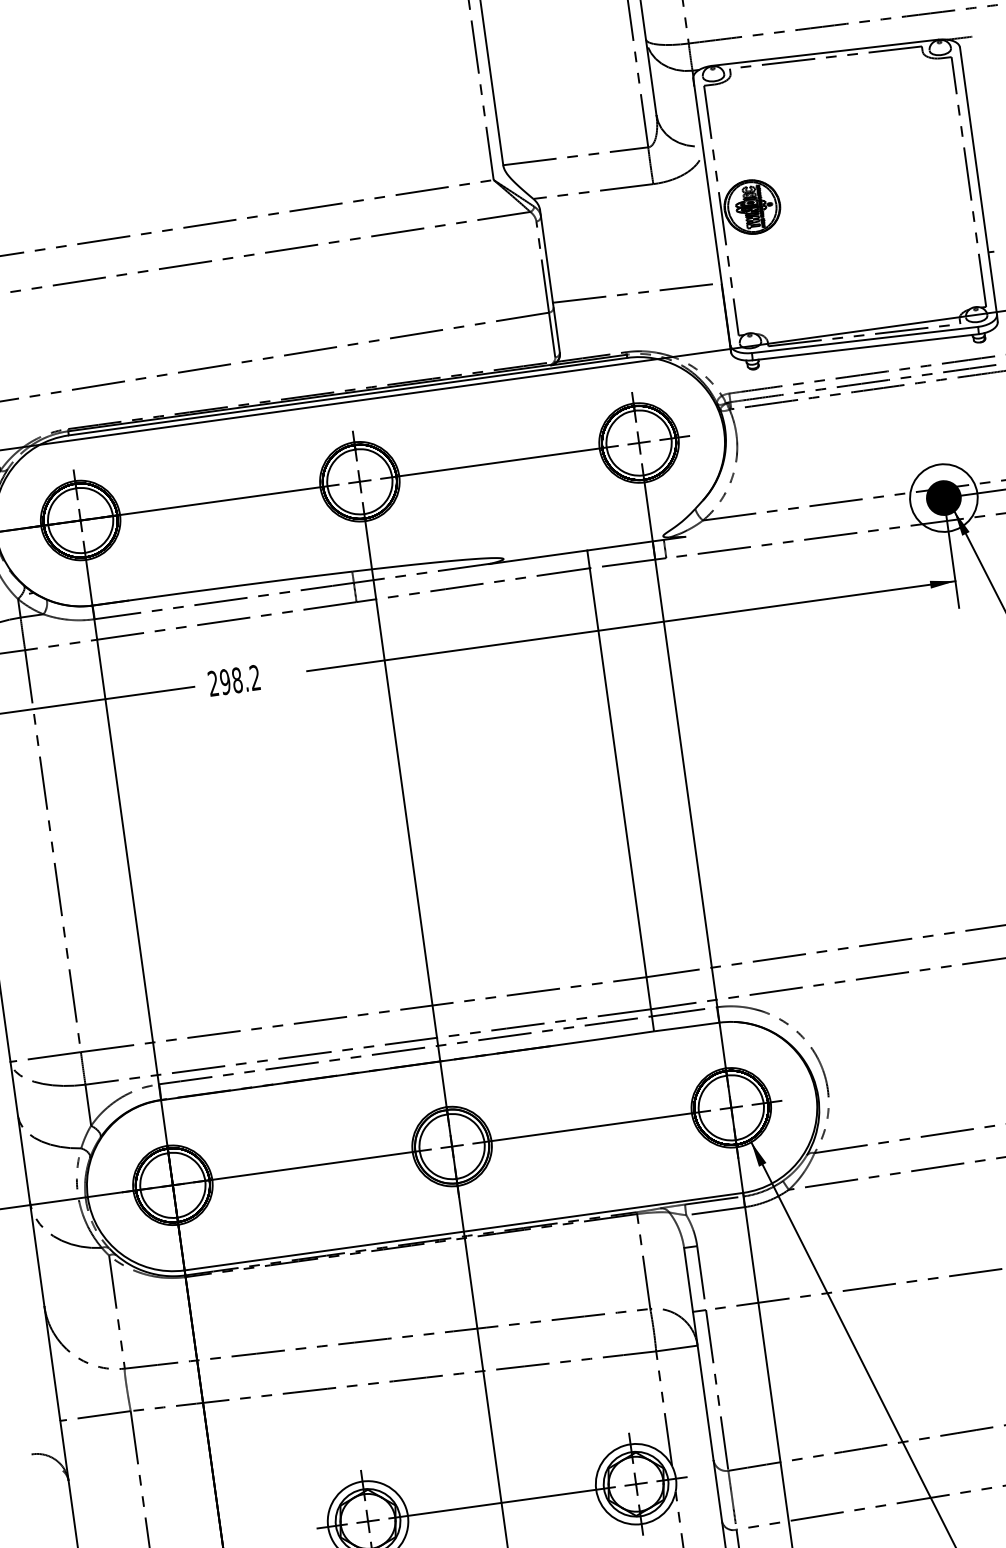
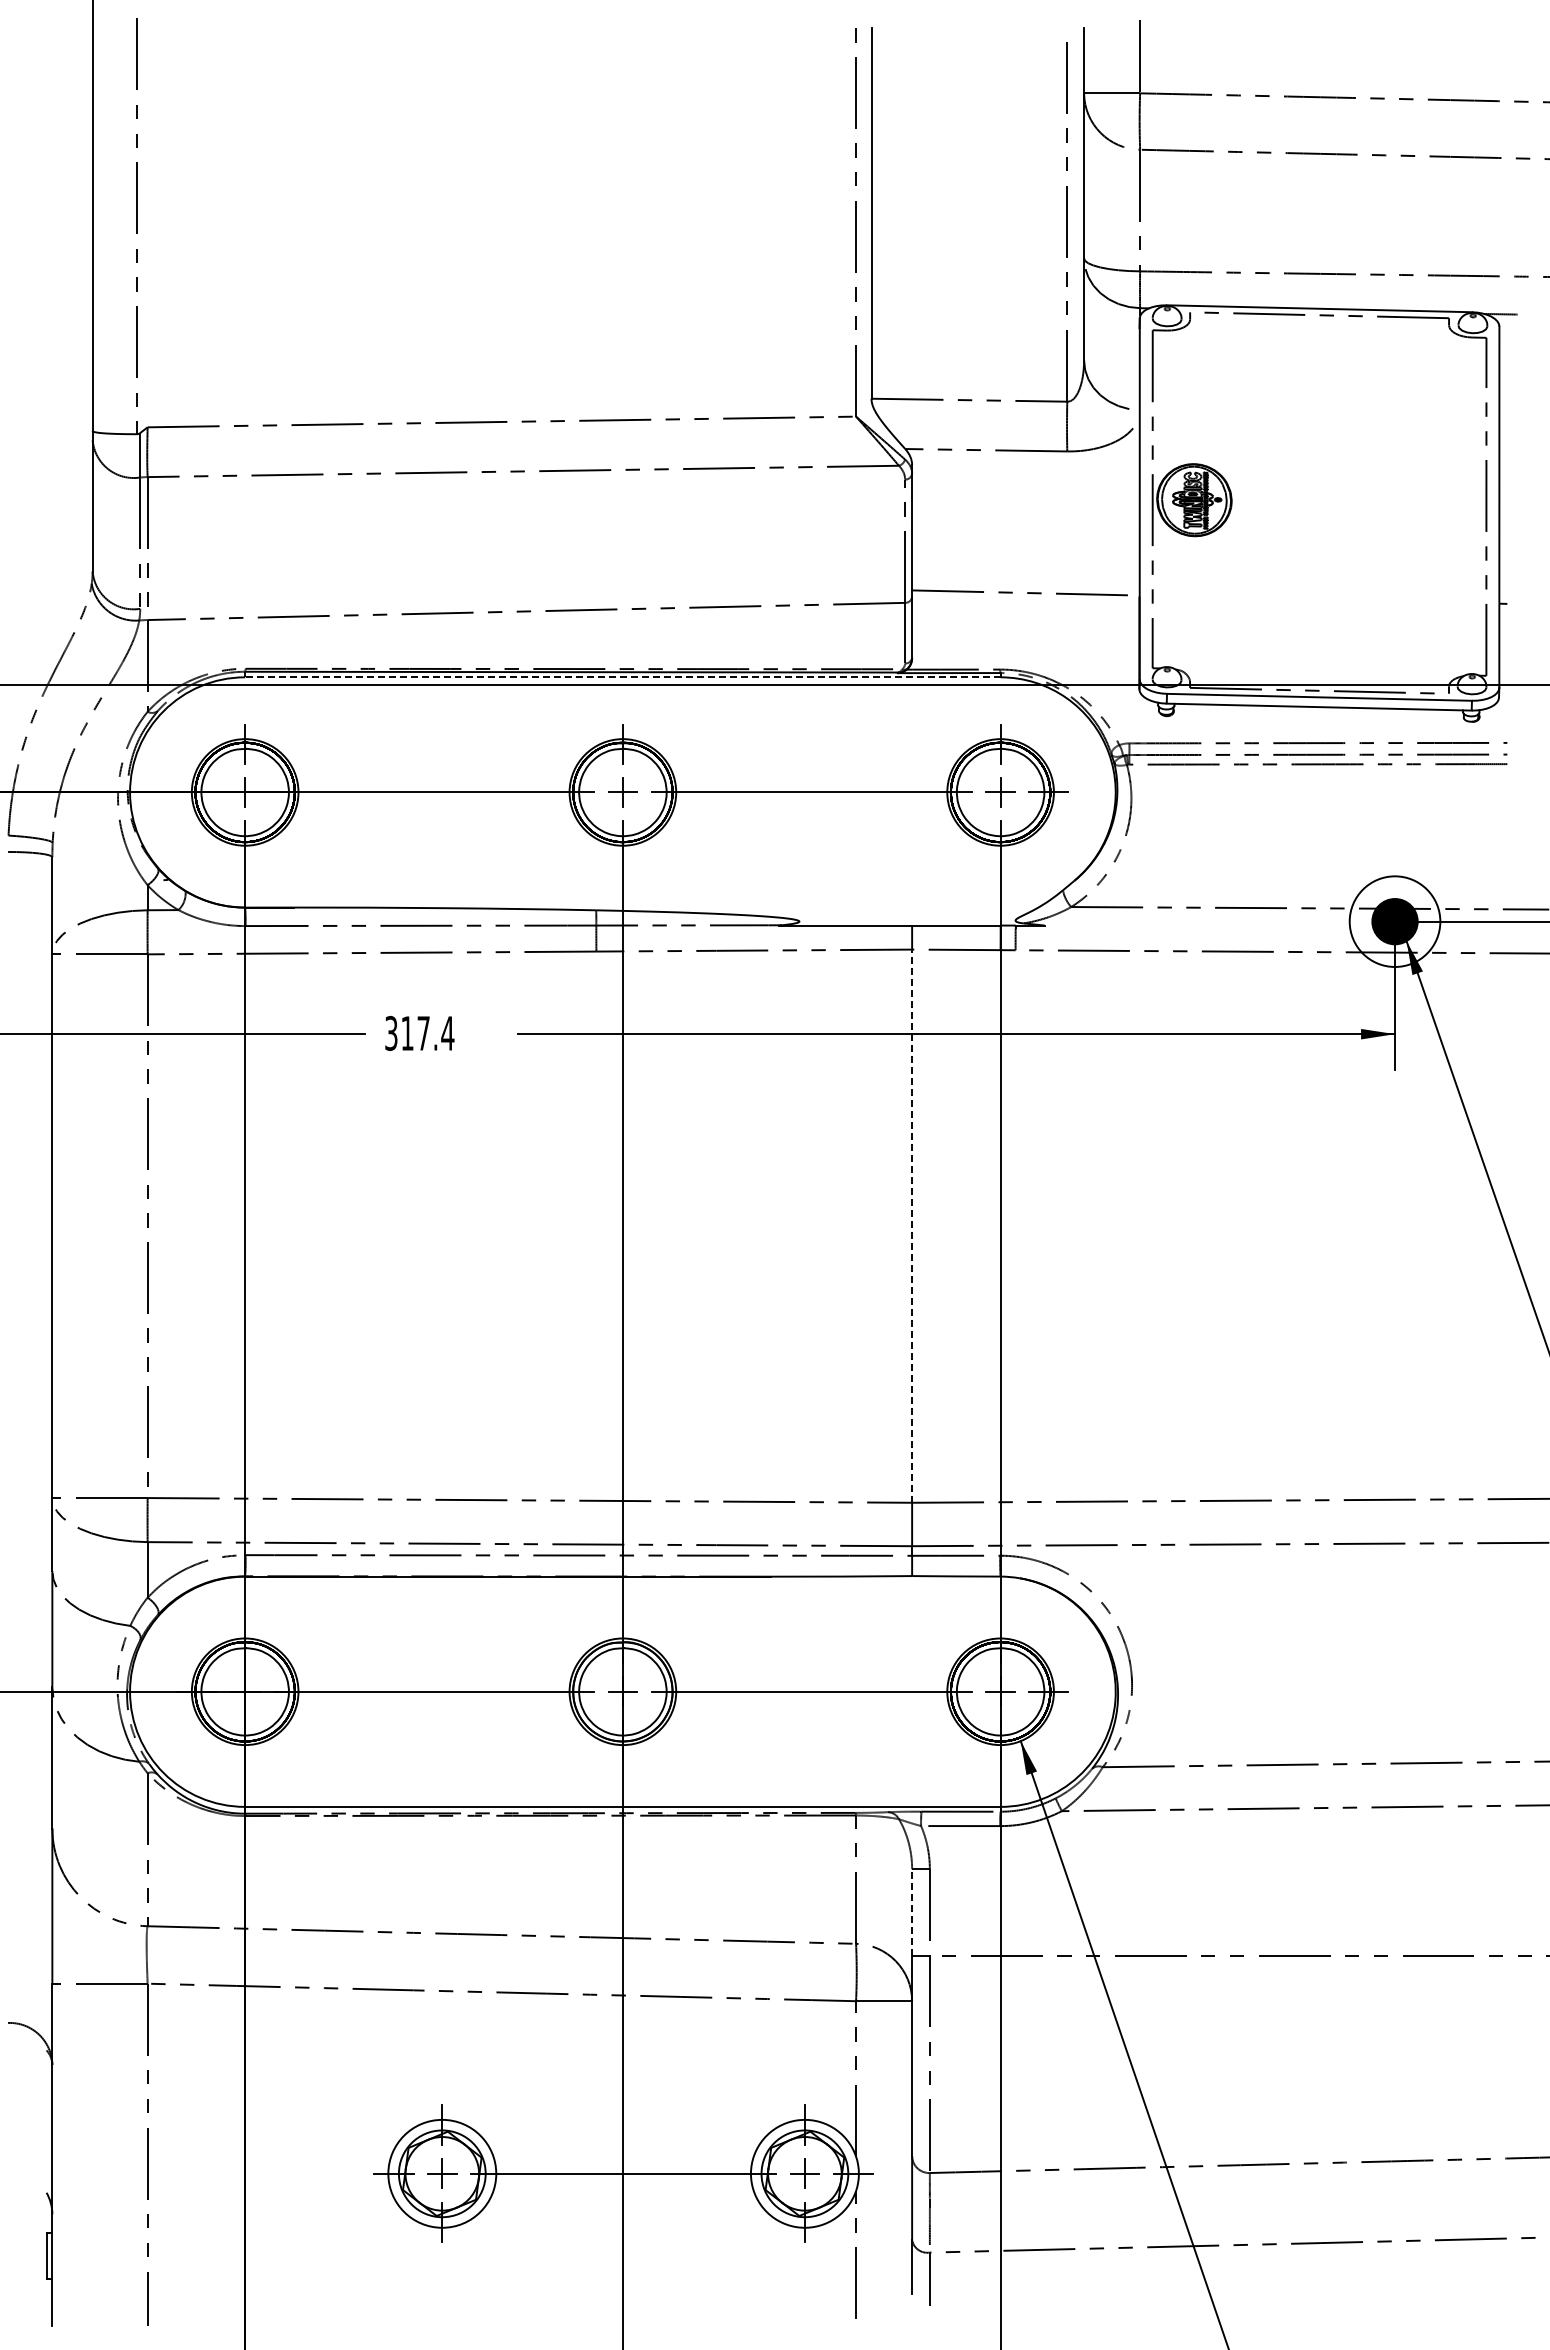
line: (347, 396) -> (622, 677), solid -> dashed
text: (234, 680) -> (419, 1032), 298.2 -> 317.4
line: (618, 772) -> (912, 1226), solid -> dashed
line: (688, 1279) -> (912, 1911), solid -> dashed

